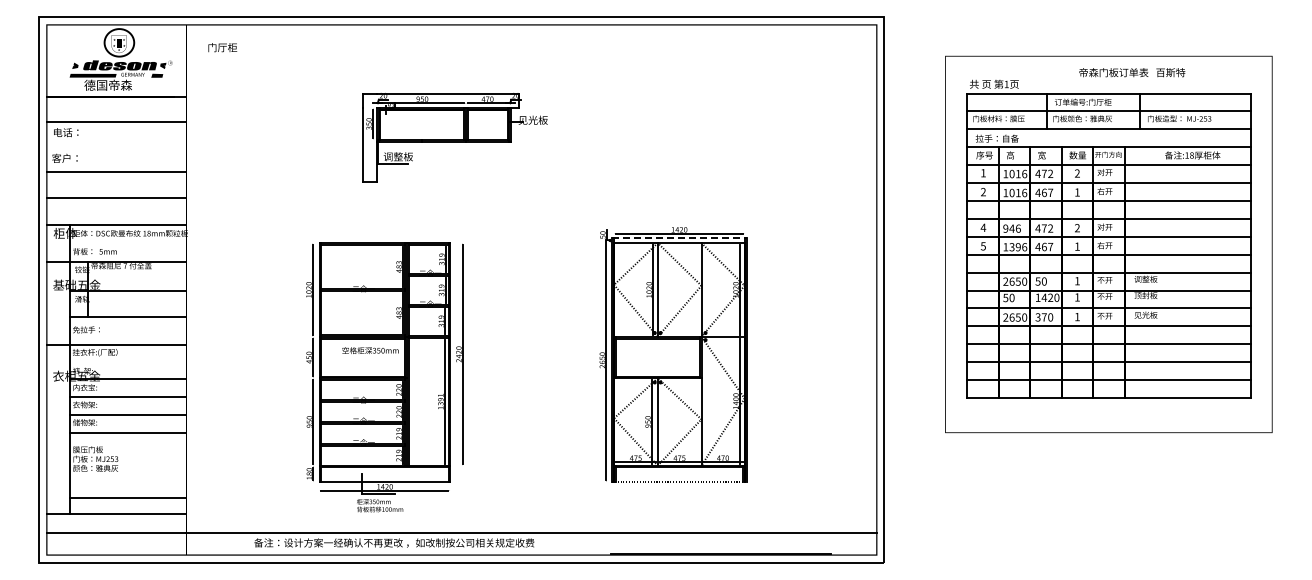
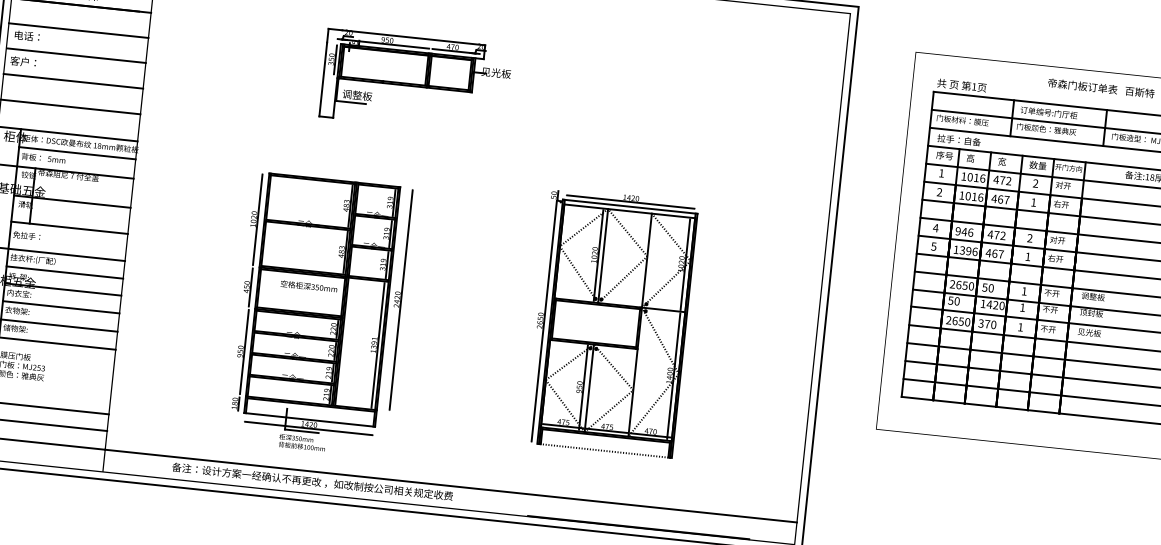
line: (116, 146) -> (76, 55), added
line: (679, 238) -> (630, 206), dashed -> solid
line: (127, 243) -> (76, 153), added
line: (127, 362) -> (64, 272), added

